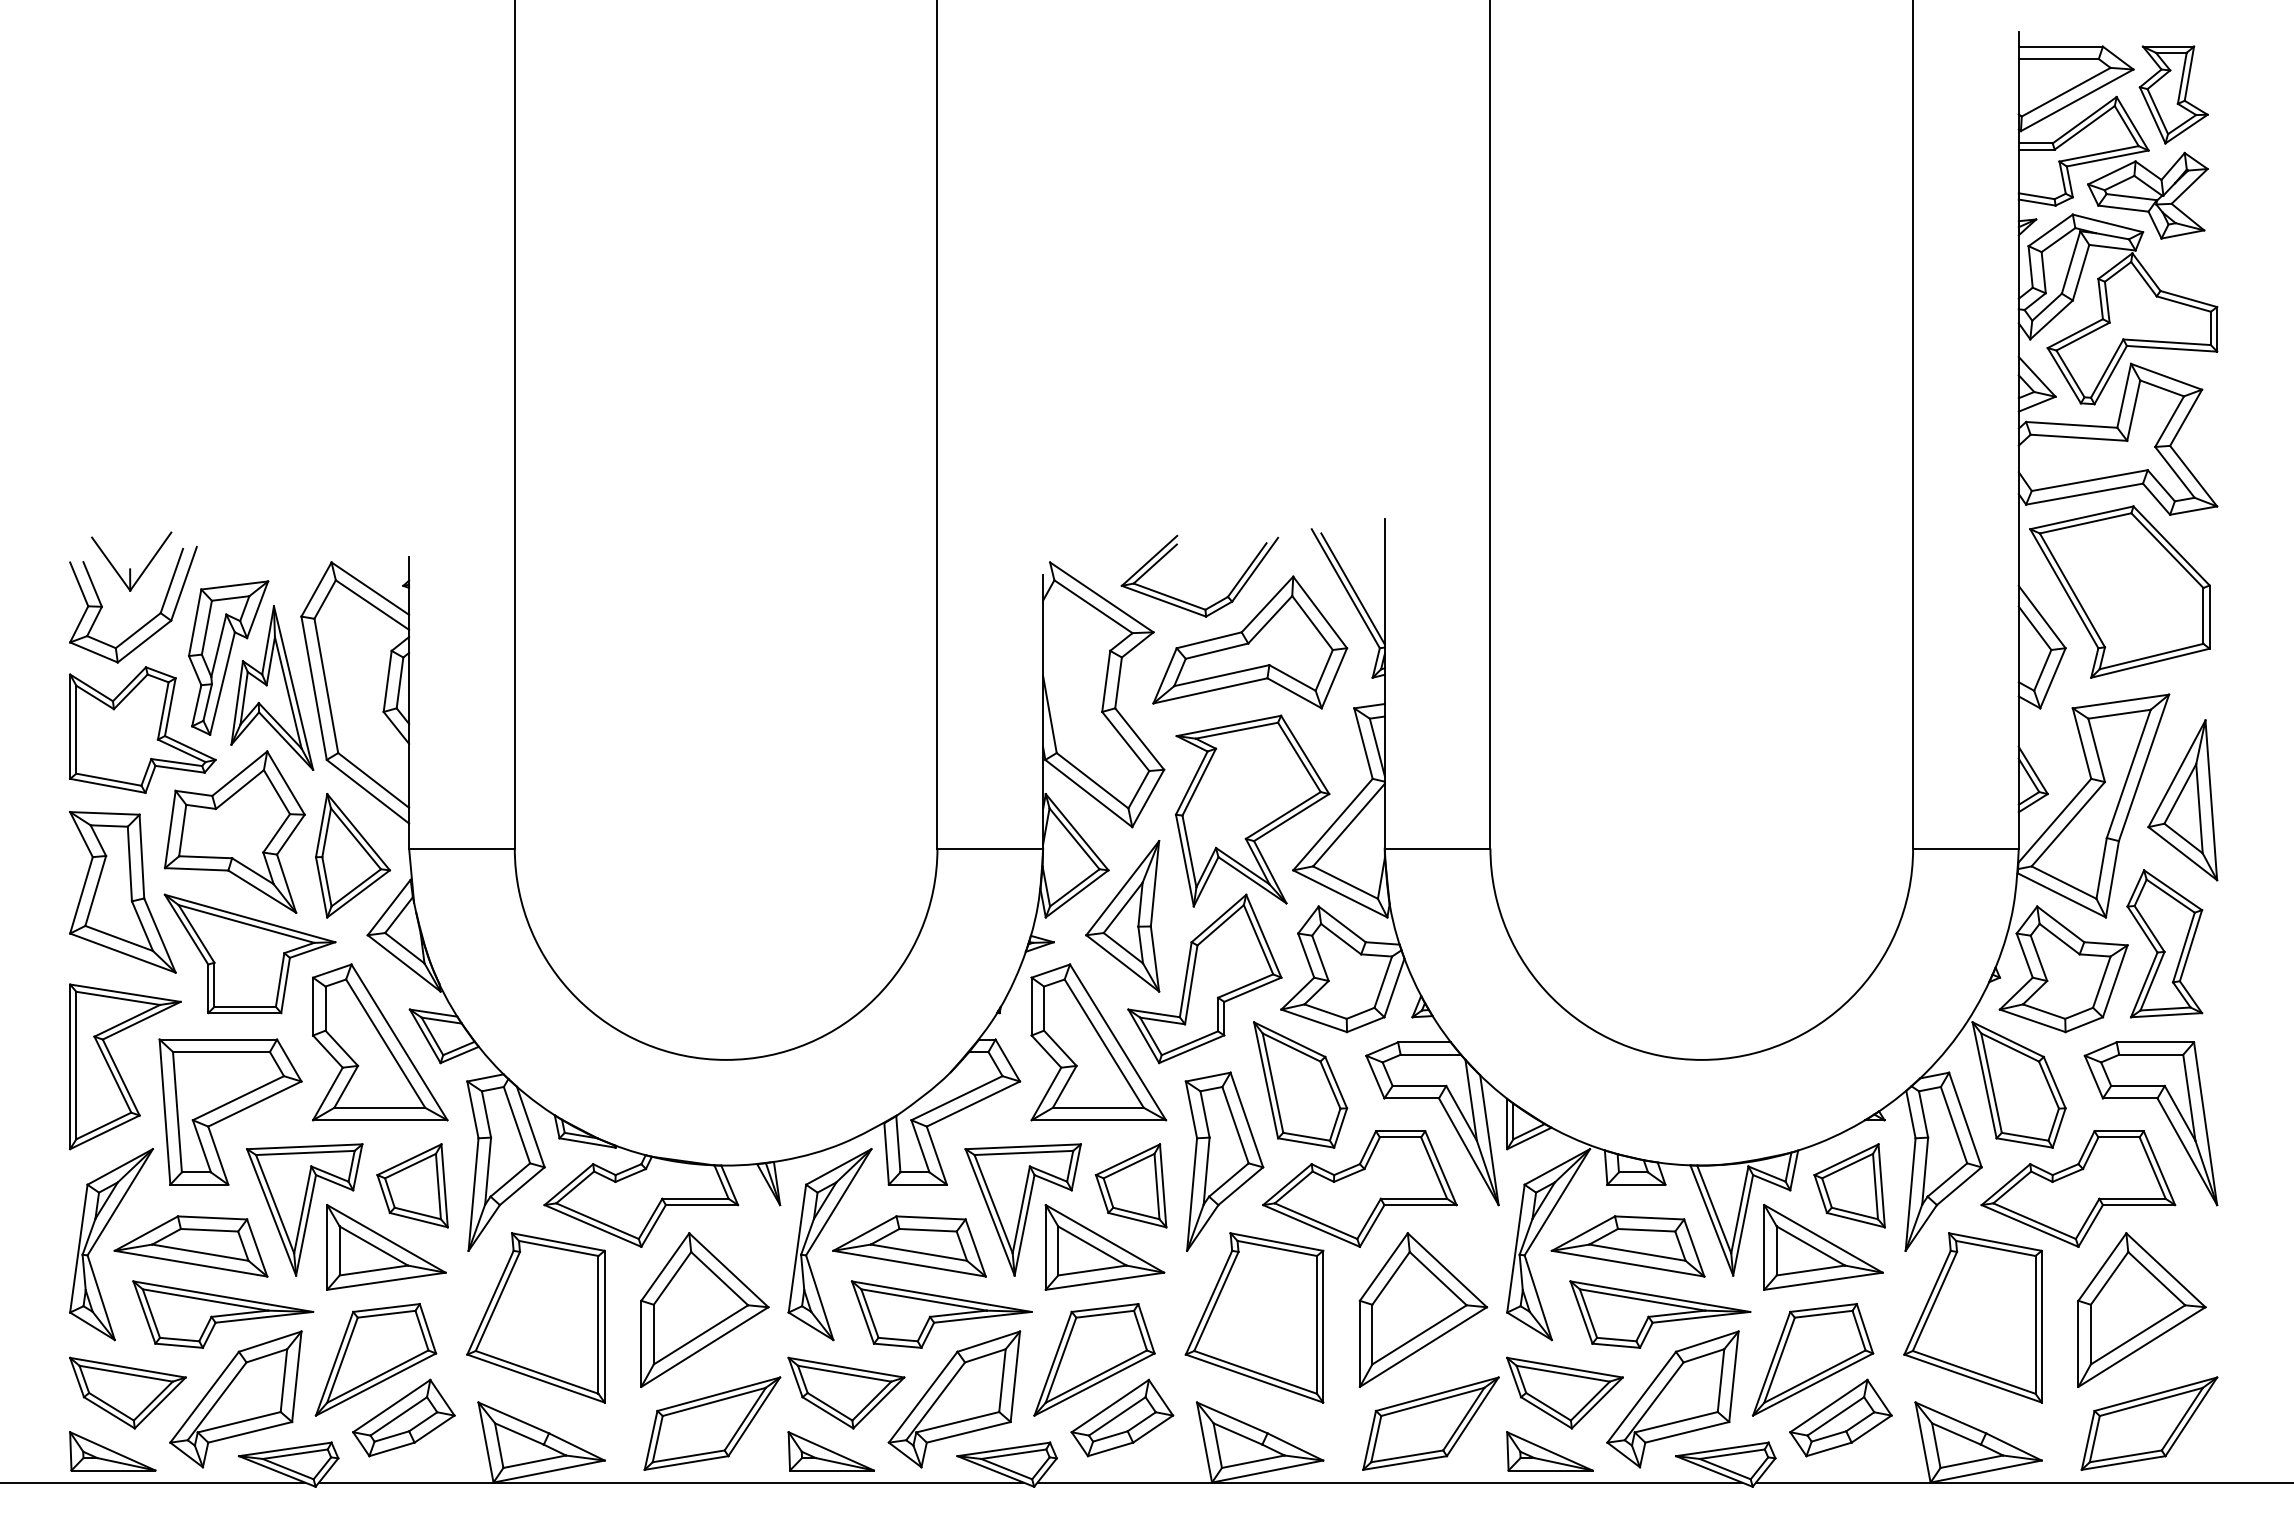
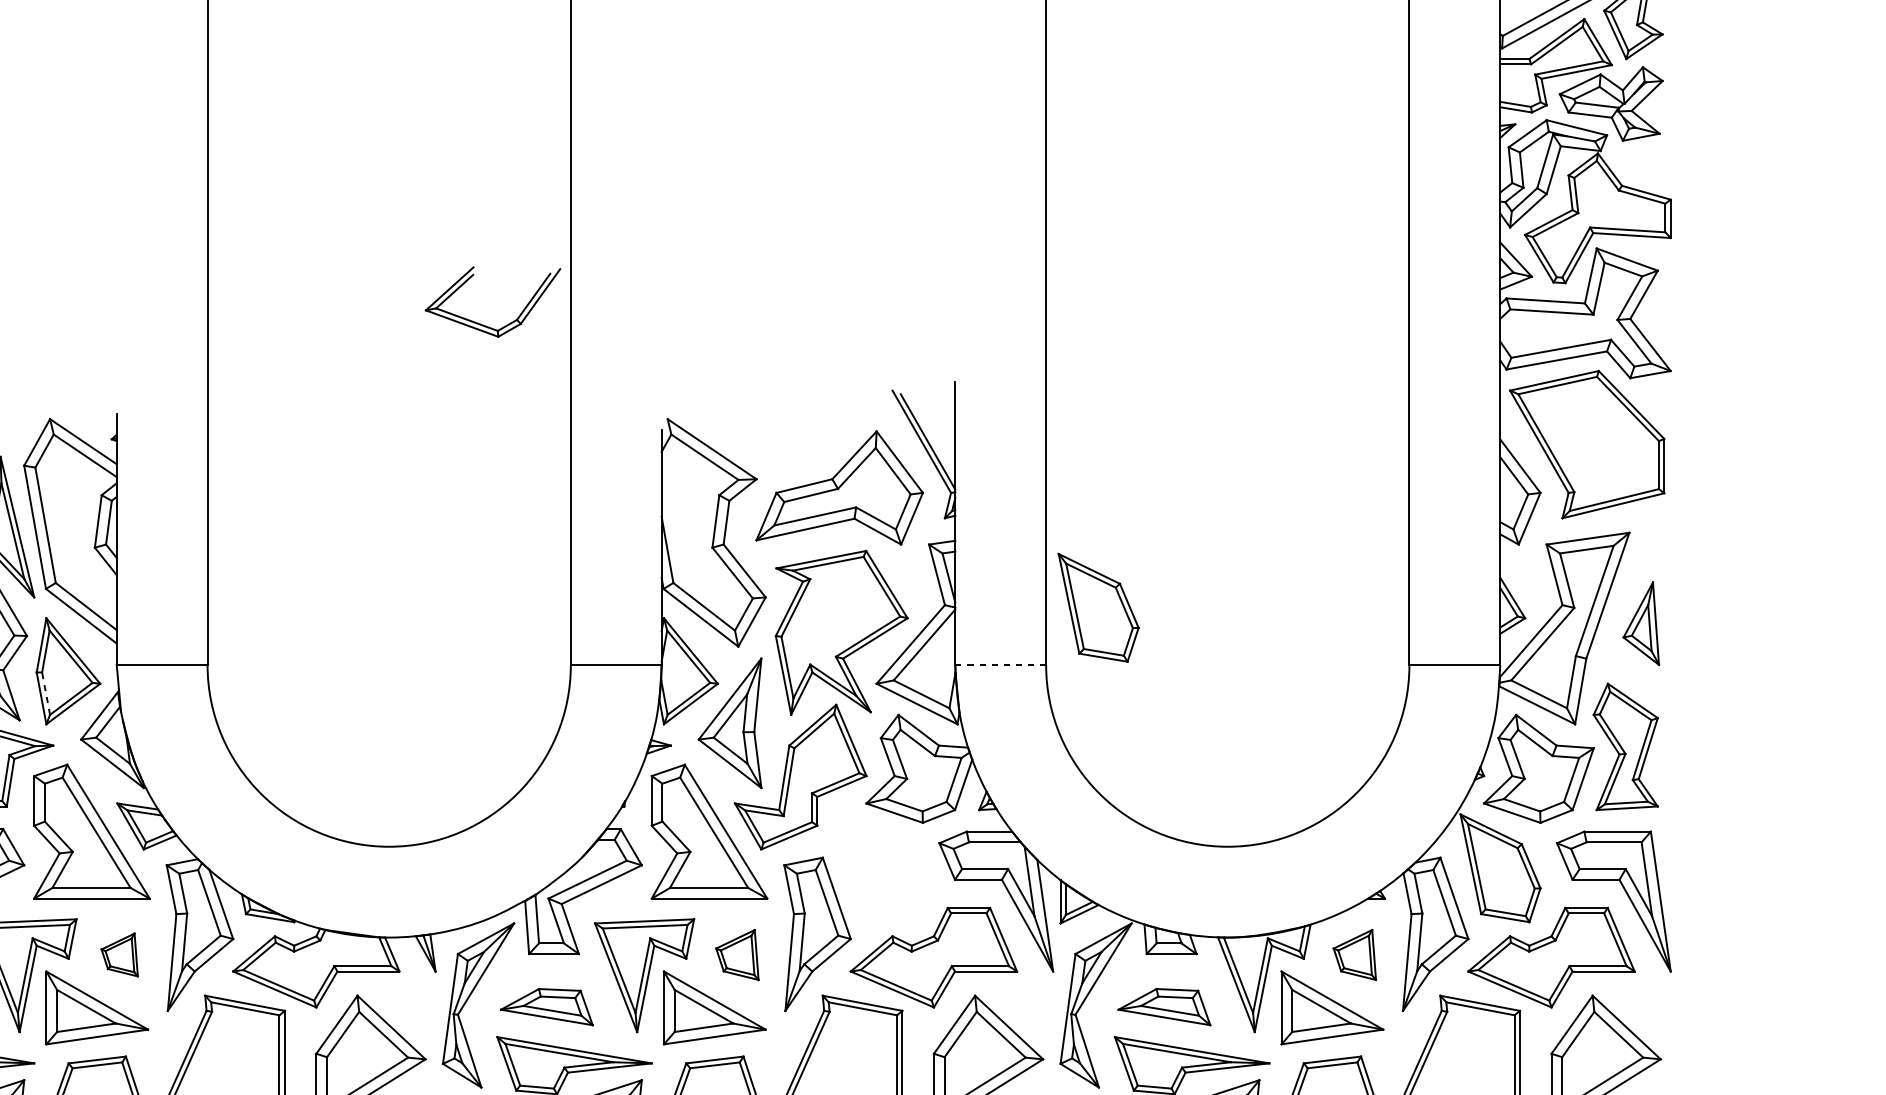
part: (1186, 601) -> (481, 323), moved
part: (2182, 800) -> (1640, 623), size x0.6
line: (1437, 848) -> (1000, 665), solid -> dashed
line: (326, 881) -> (45, 693), solid -> dashed
part: (1300, 1084) -> (1098, 607), moved
part: (412, 1185) -> (119, 954), size x0.6
part: (1131, 1185) -> (737, 954), size x0.7
part: (1849, 1185) -> (1354, 954), size x0.7
part: (909, 1246) -> (546, 1007), size x0.7
part: (1627, 1246) -> (1163, 1007), size x0.7

